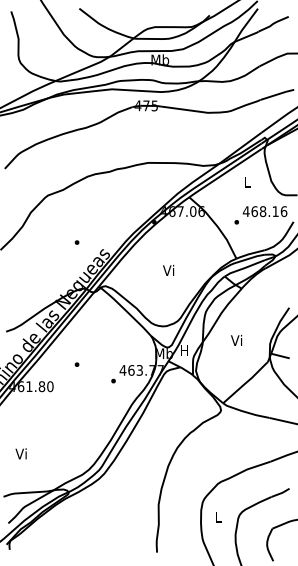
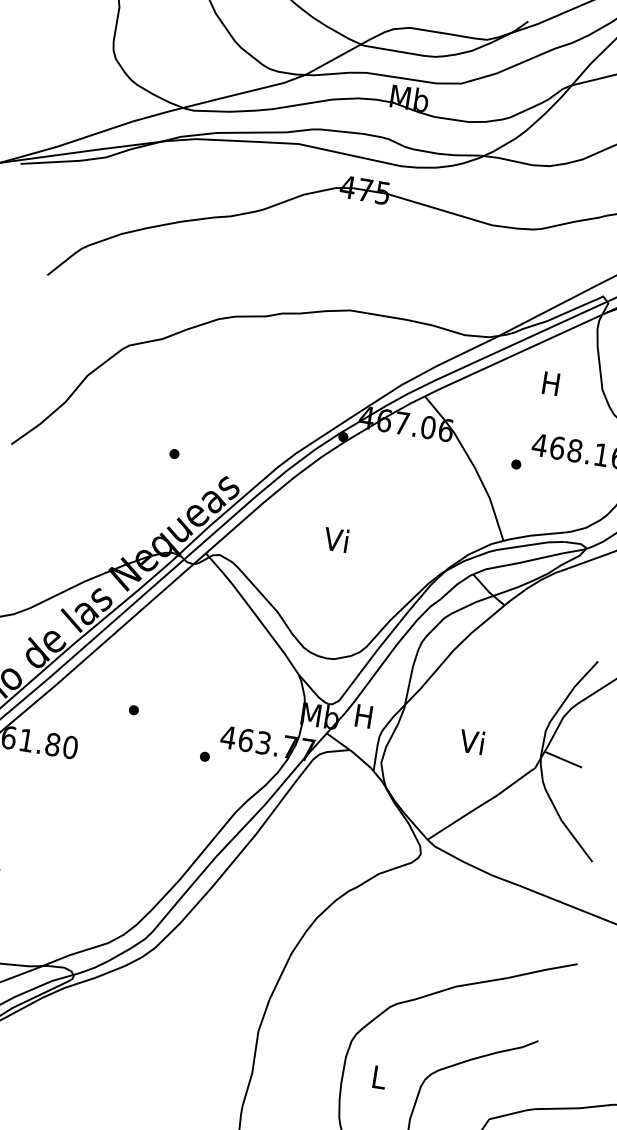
text: (246, 182) -> (549, 384), L -> H
text: (168, 270) -> (336, 539), moved
text: (236, 339) -> (472, 739), moved

